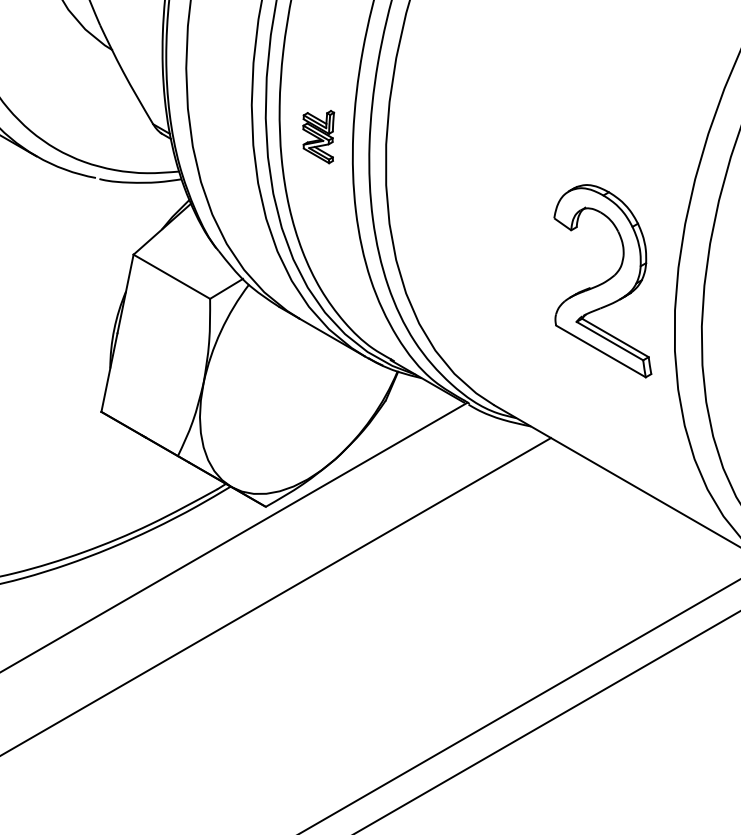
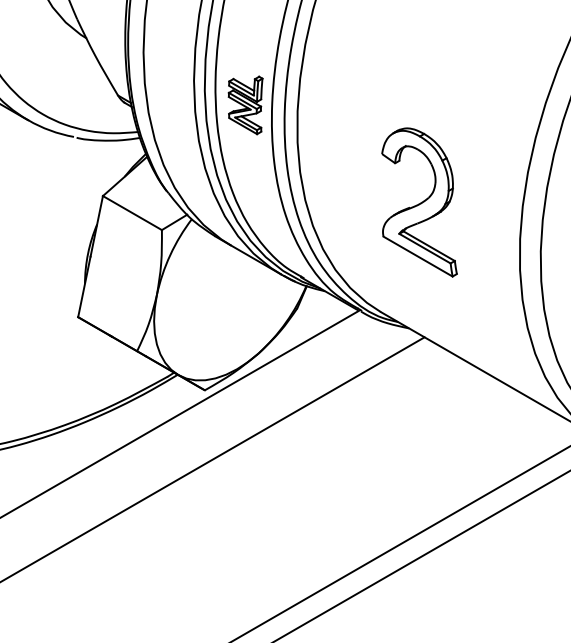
part: (318, 137) -> (245, 105), size x1.43
part: (602, 281) -> (419, 202), moved

